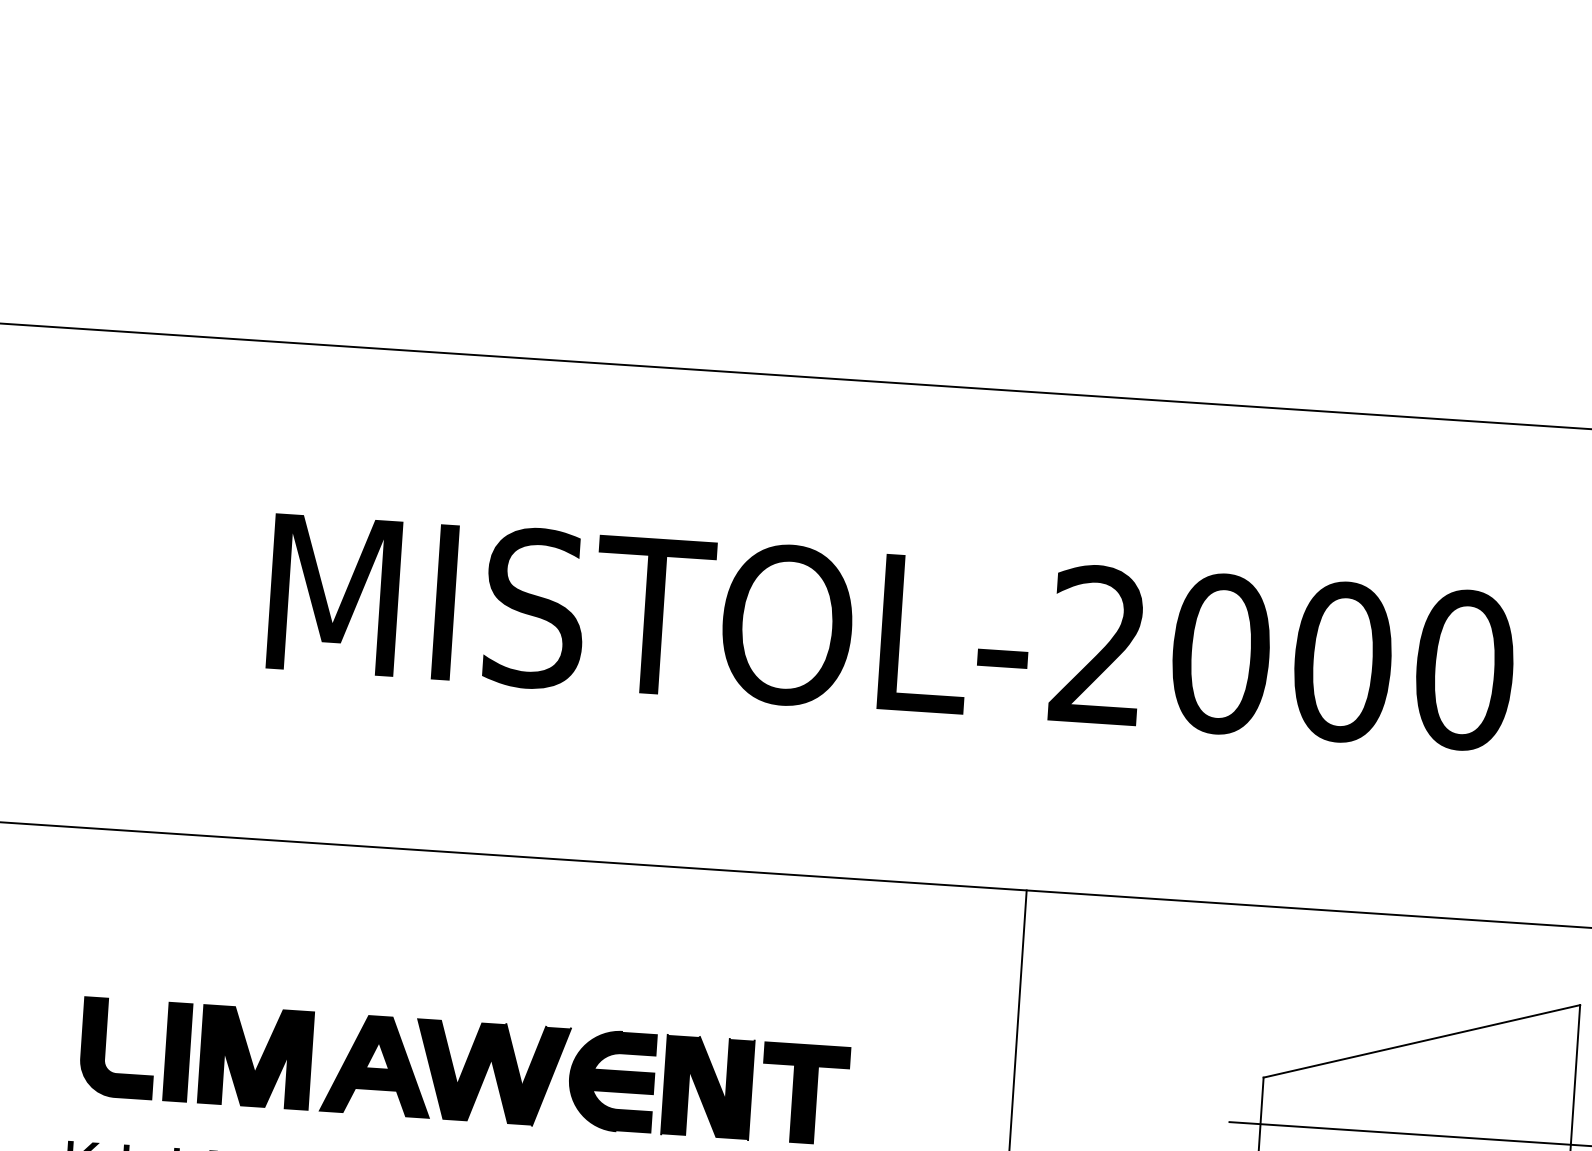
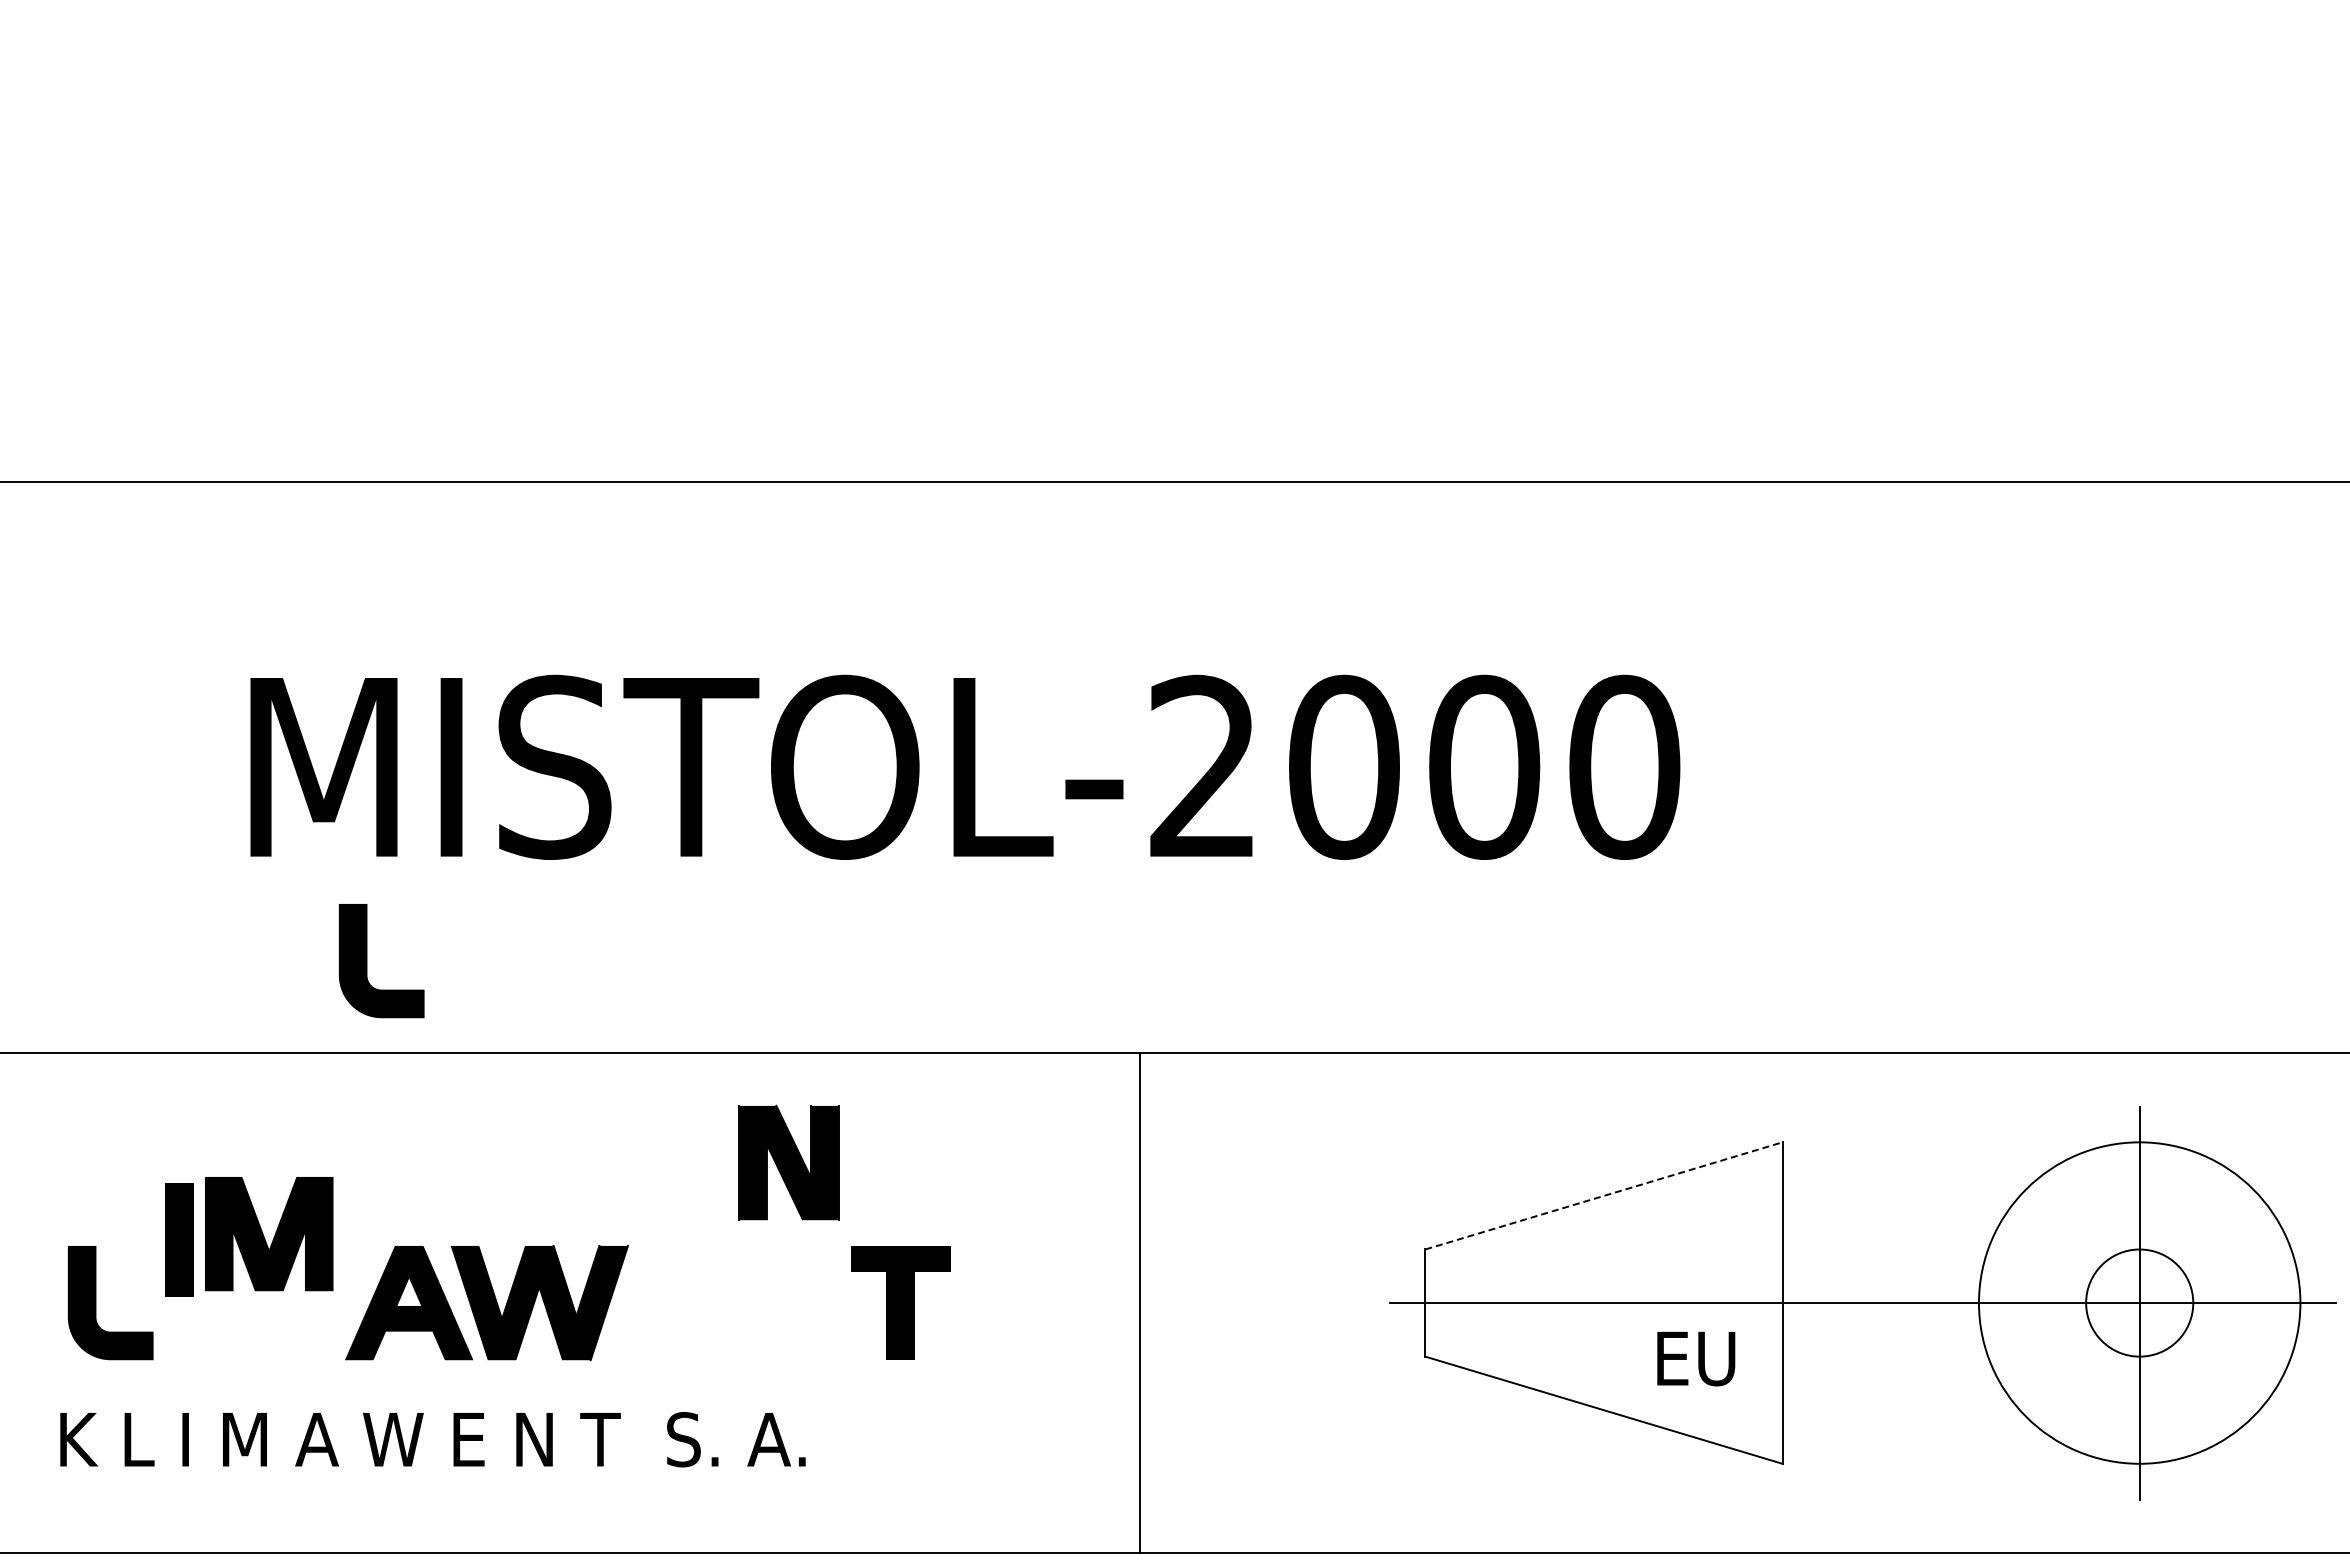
part: (361, 766) -> (367, 961), added
line: (1422, 1041) -> (1604, 1195), solid -> dashed
part: (178, 1051) -> (179, 1239), moved
part: (256, 1057) -> (269, 1234), moved
part: (611, 1081) -> (678, 1303), removed
part: (707, 1086) -> (788, 1162), moved

